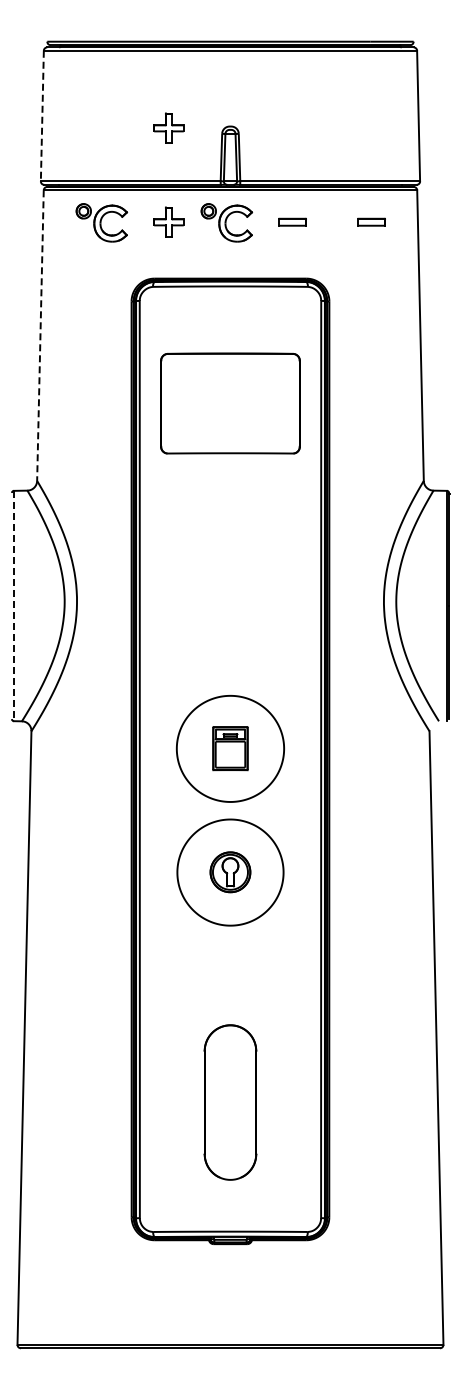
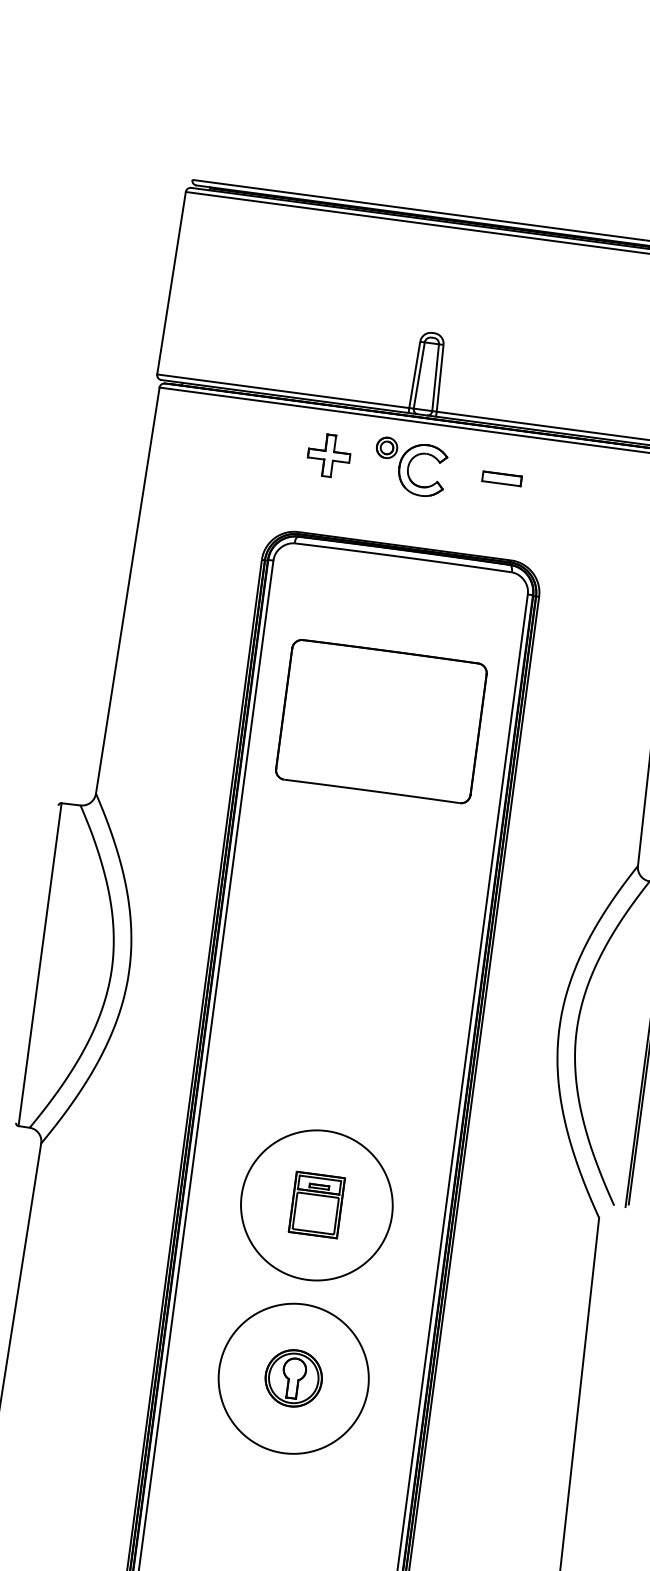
line: (42, 116) -> (171, 283), dashed -> solid
part: (168, 127) -> (346, 322), removed
part: (371, 221) -> (613, 492), removed
part: (101, 222) -> (234, 443), removed
line: (40, 336) -> (127, 591), dashed -> solid
line: (13, 606) -> (39, 965), dashed -> solid

